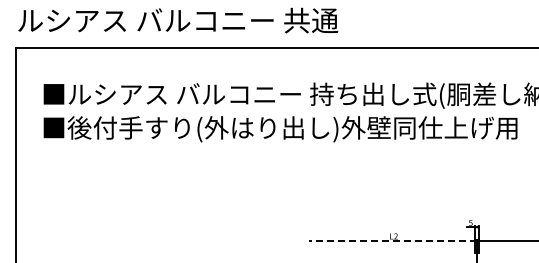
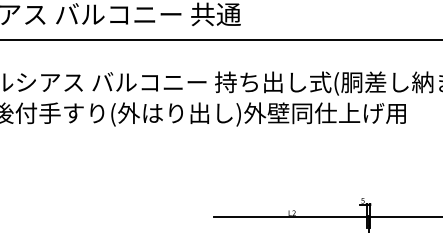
line: (392, 240) -> (290, 216), dashed -> solid

